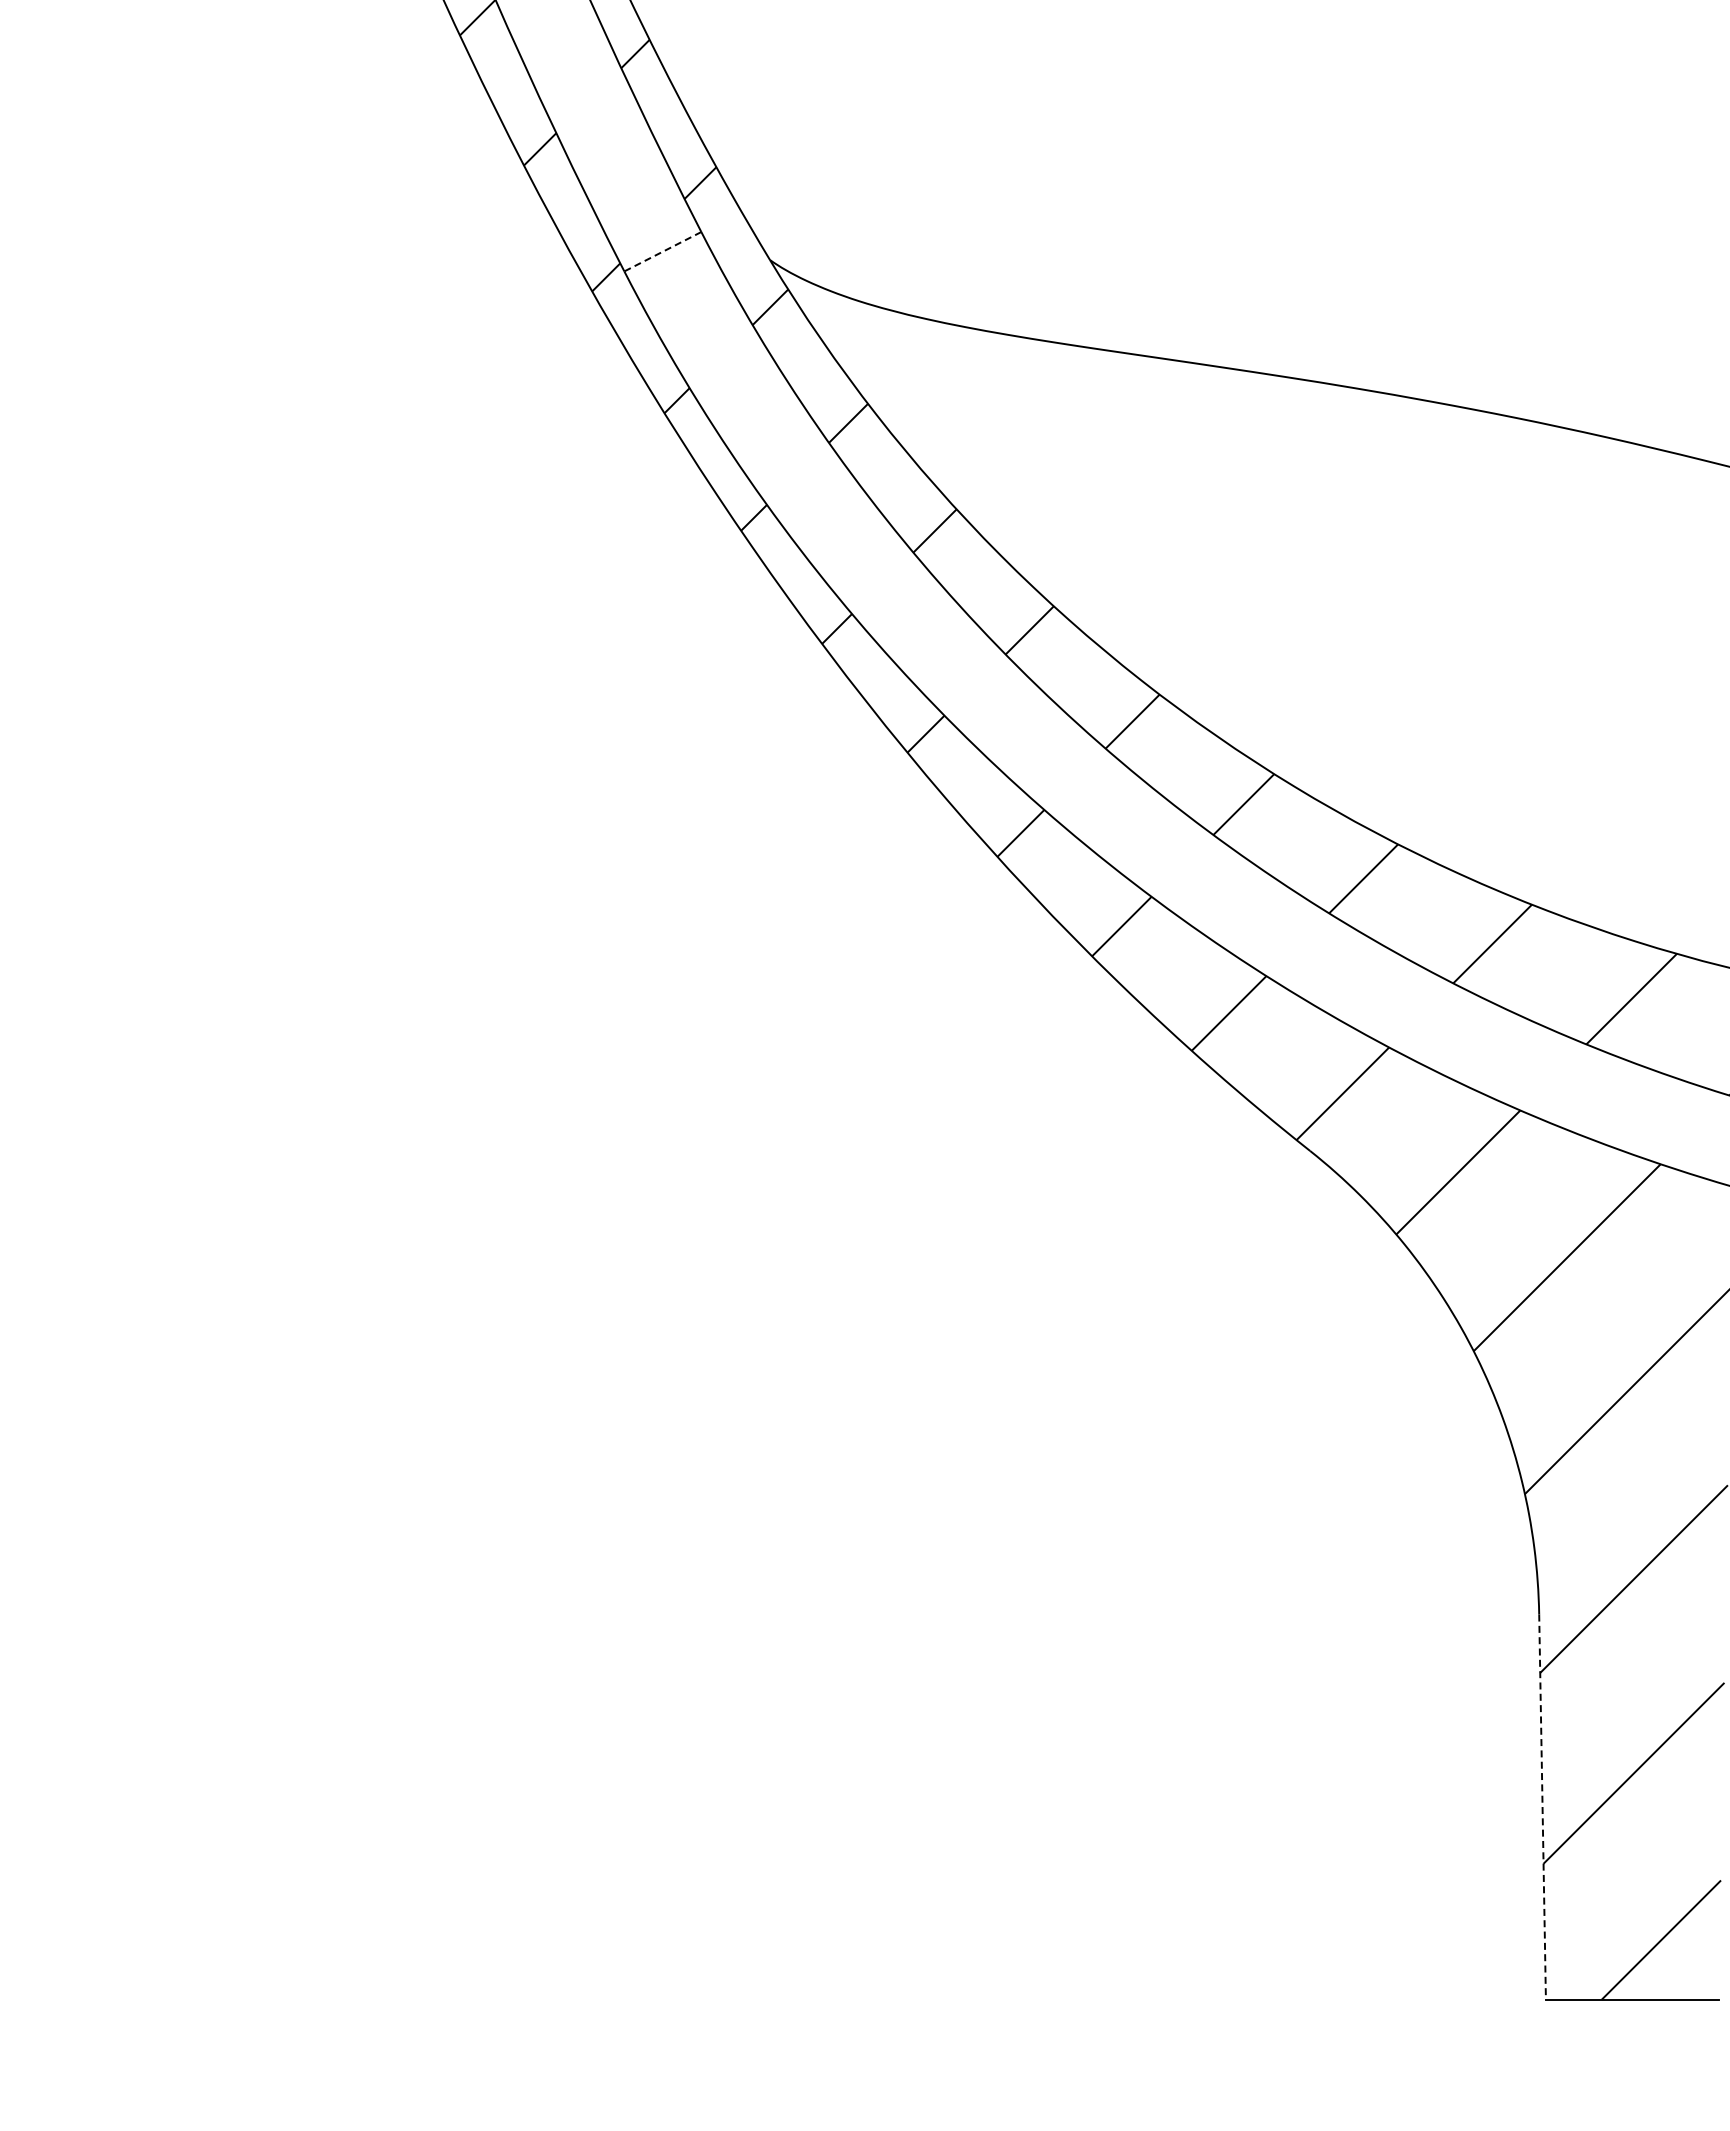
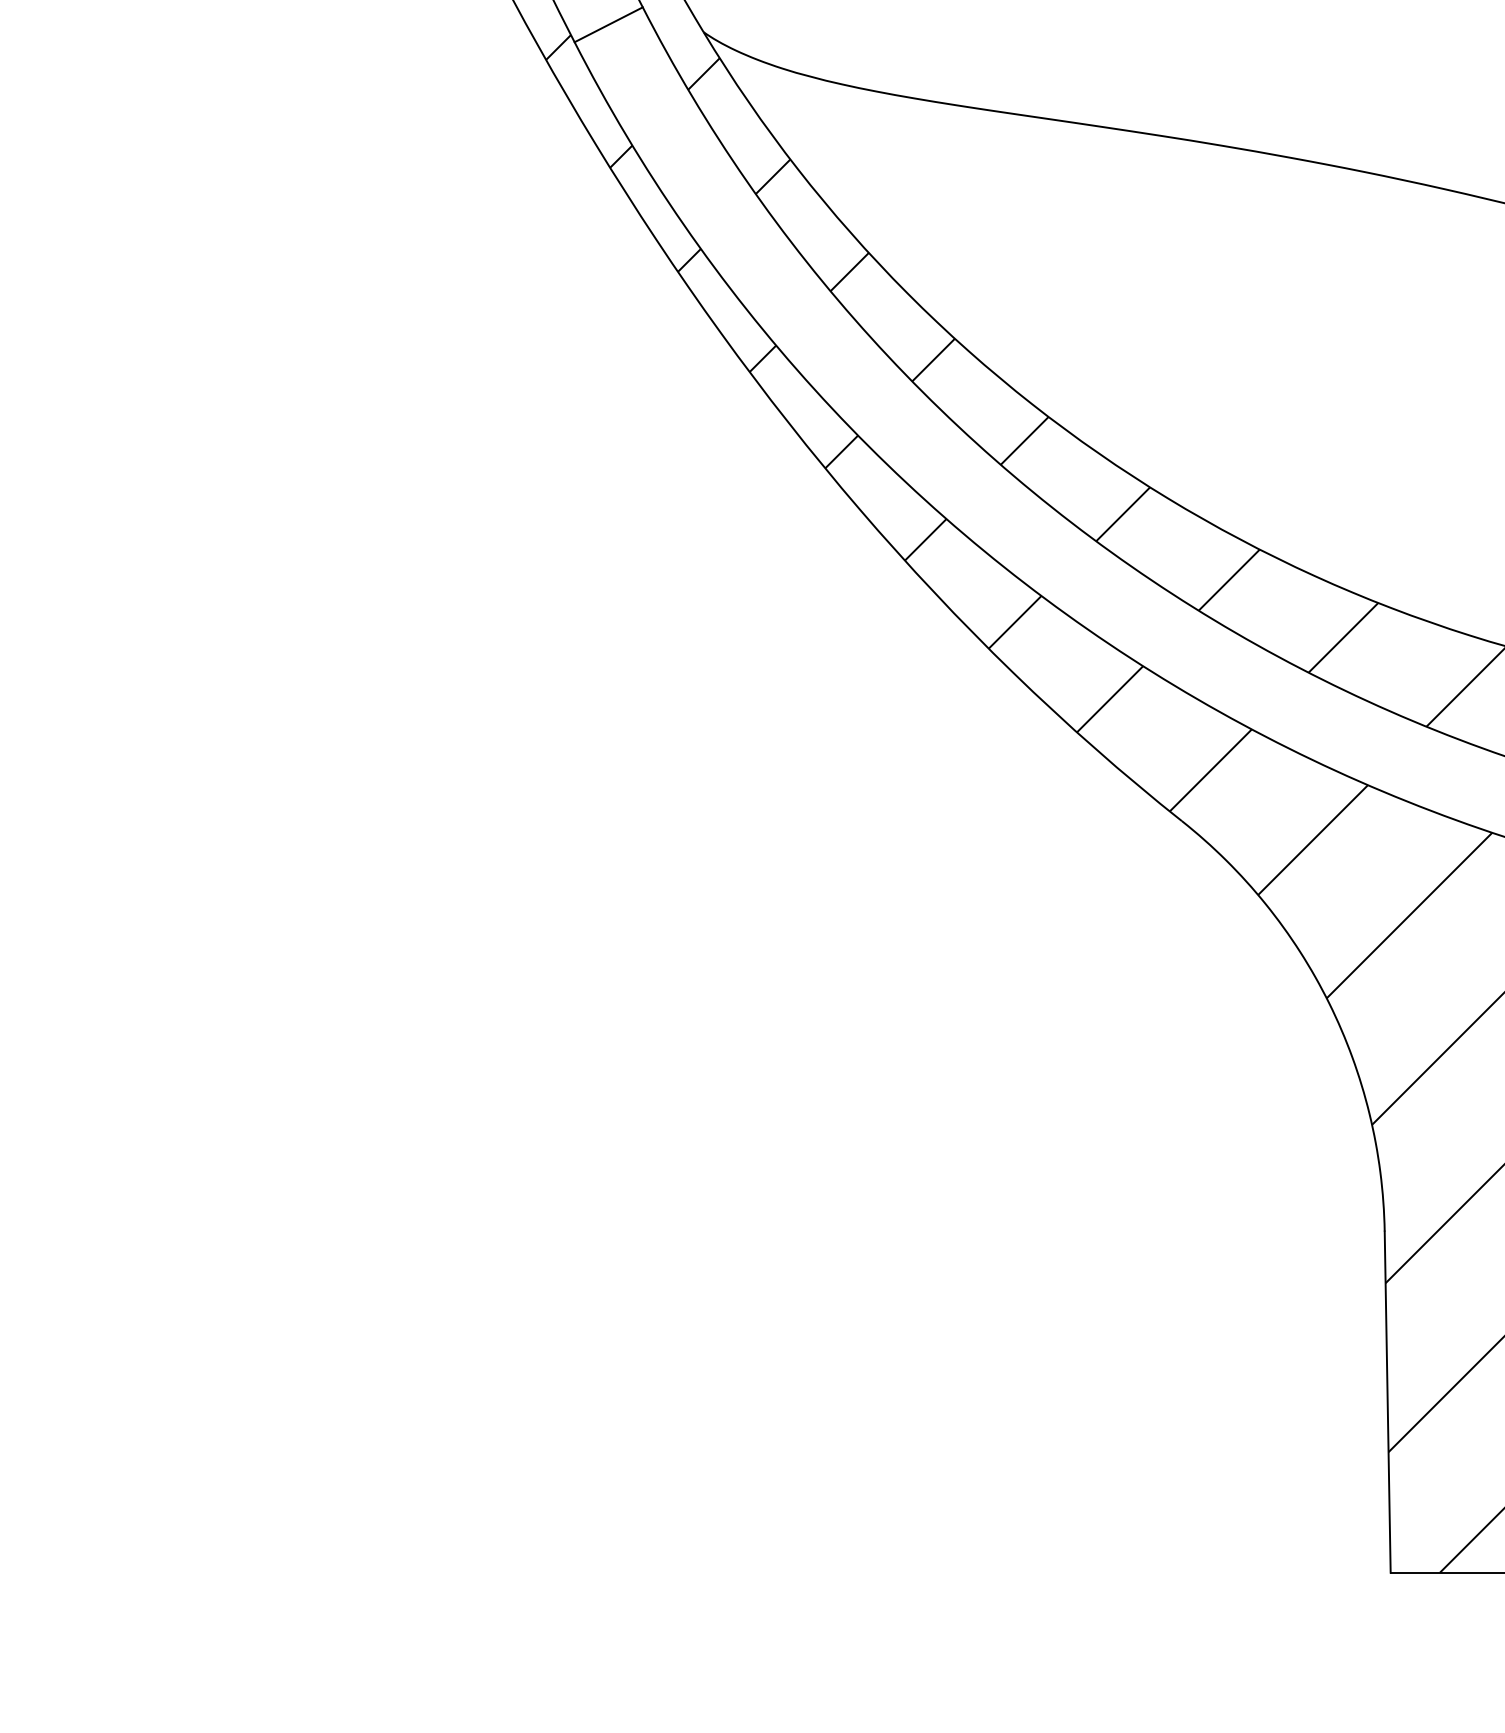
line: (662, 251) -> (608, 24), dashed -> solid
line: (1542, 1807) -> (1387, 1402), dashed -> solid

